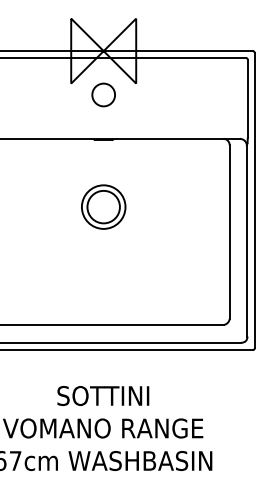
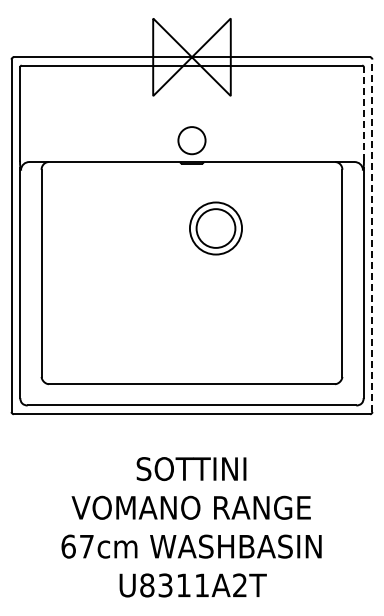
circle: (103, 94) -> (191, 140), moved
line: (247, 99) -> (363, 114), solid -> dashed
line: (254, 200) -> (372, 235), solid -> dashed
part: (103, 207) -> (215, 228), moved

